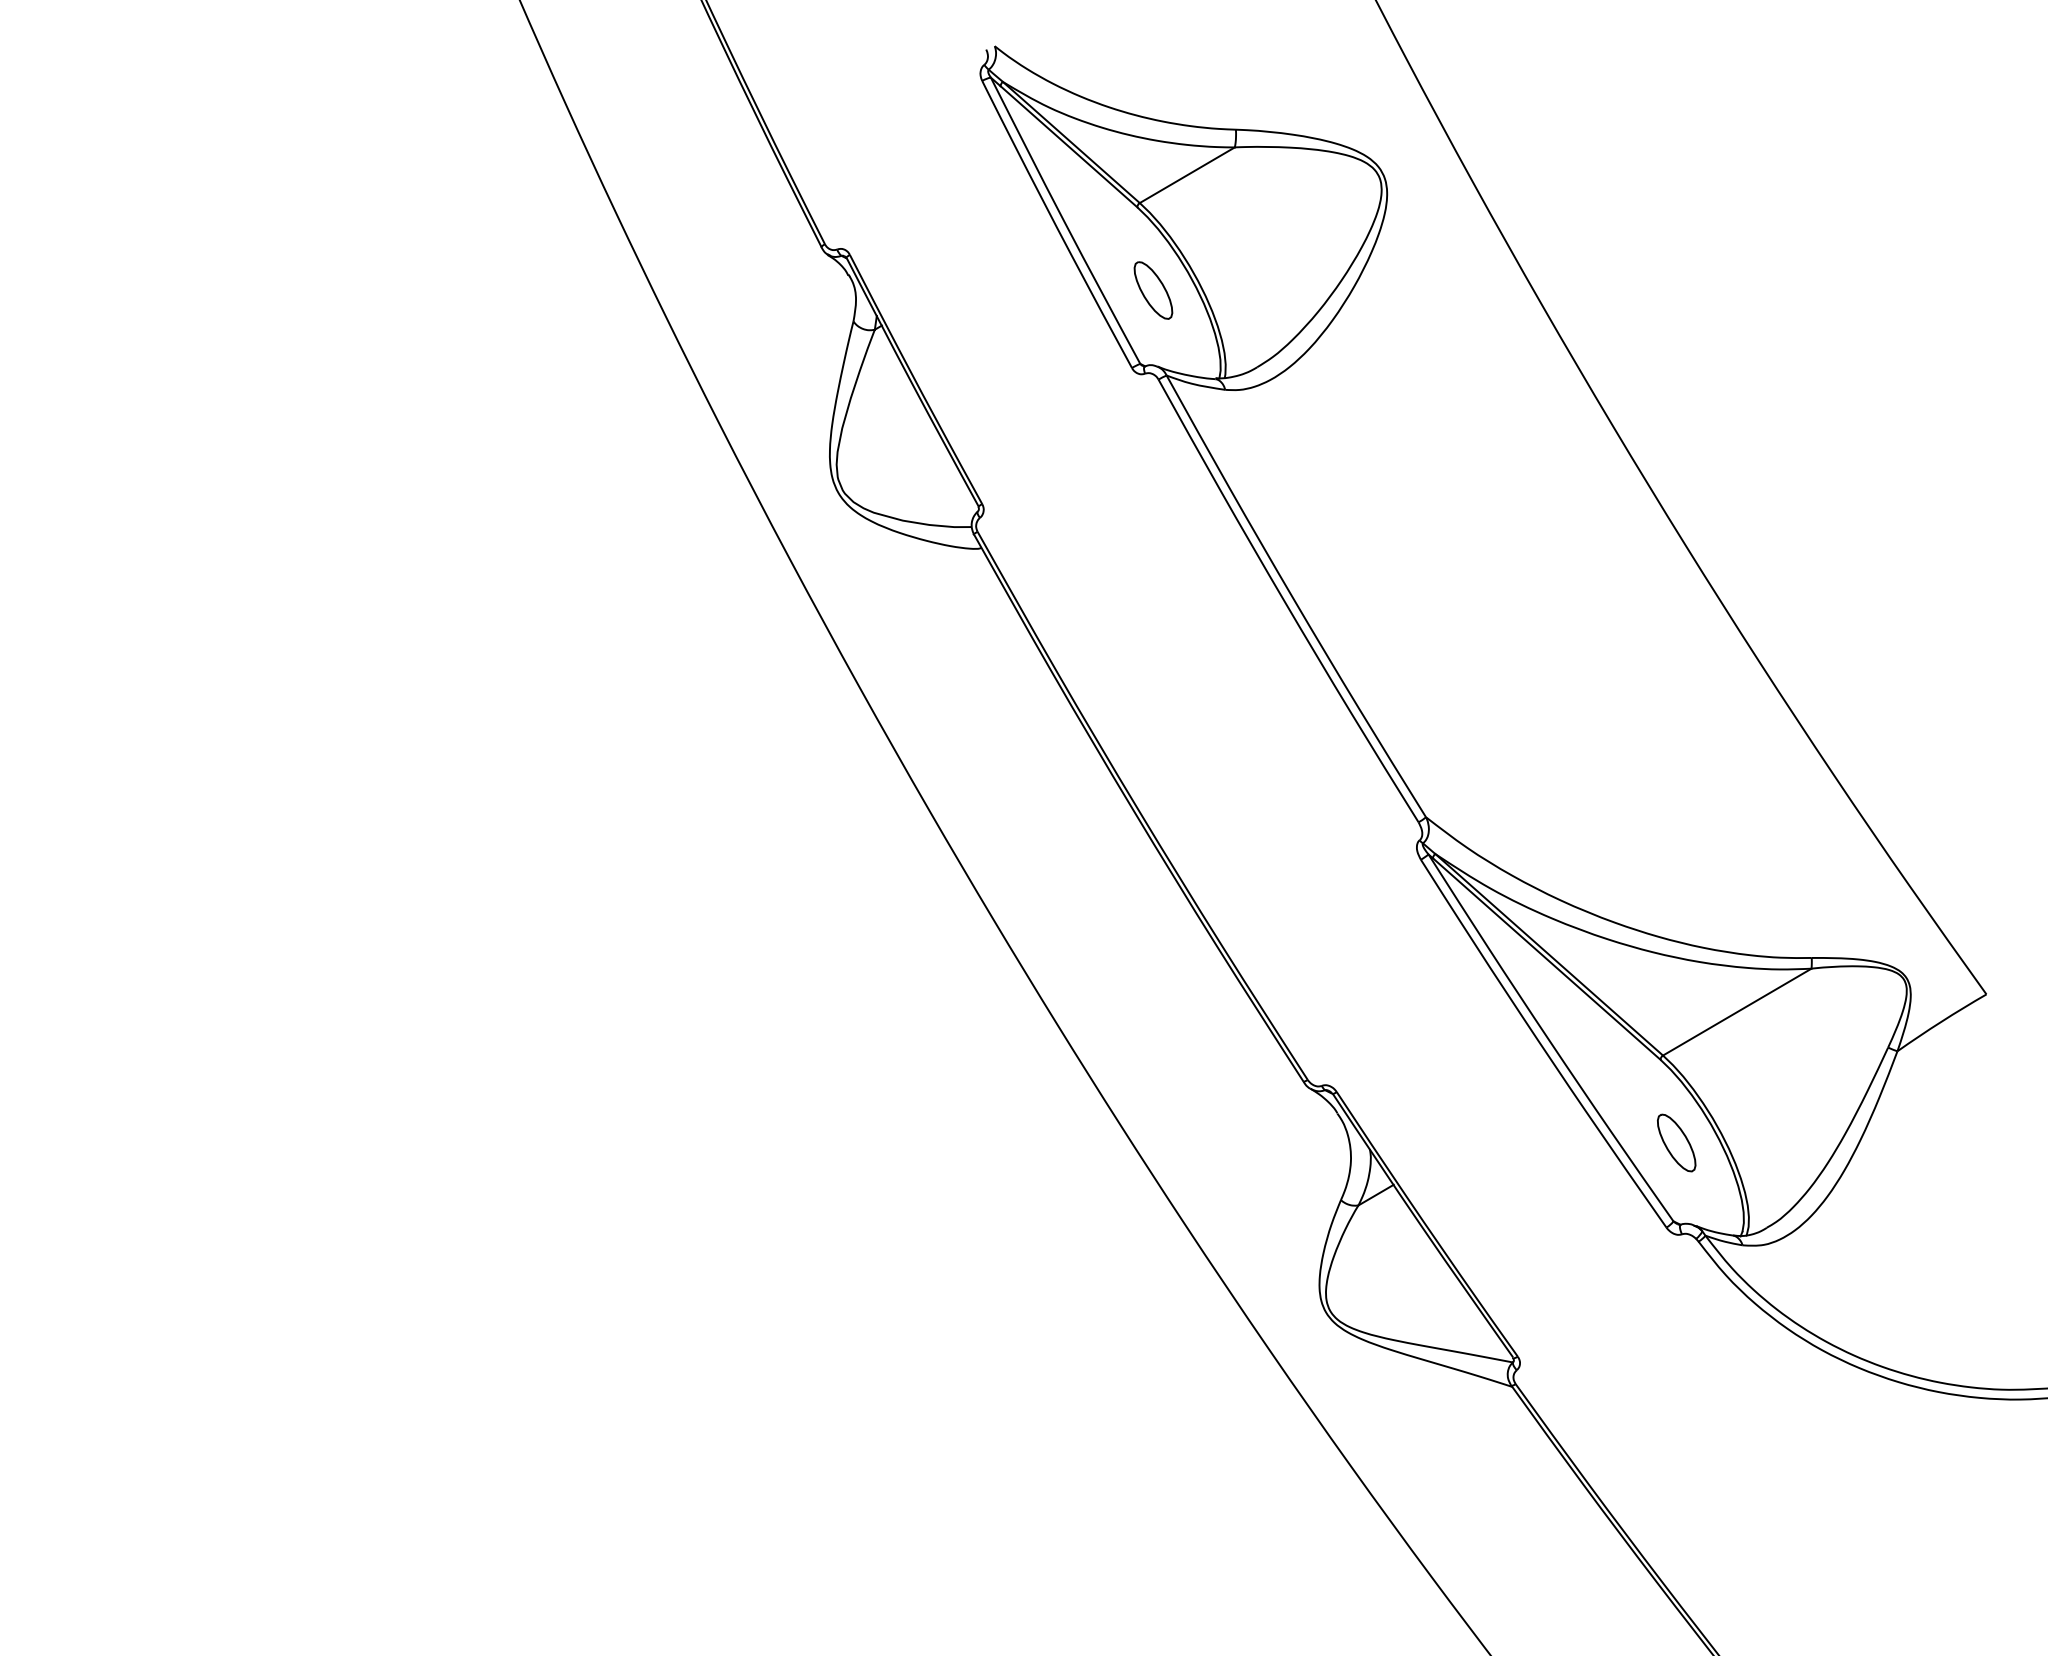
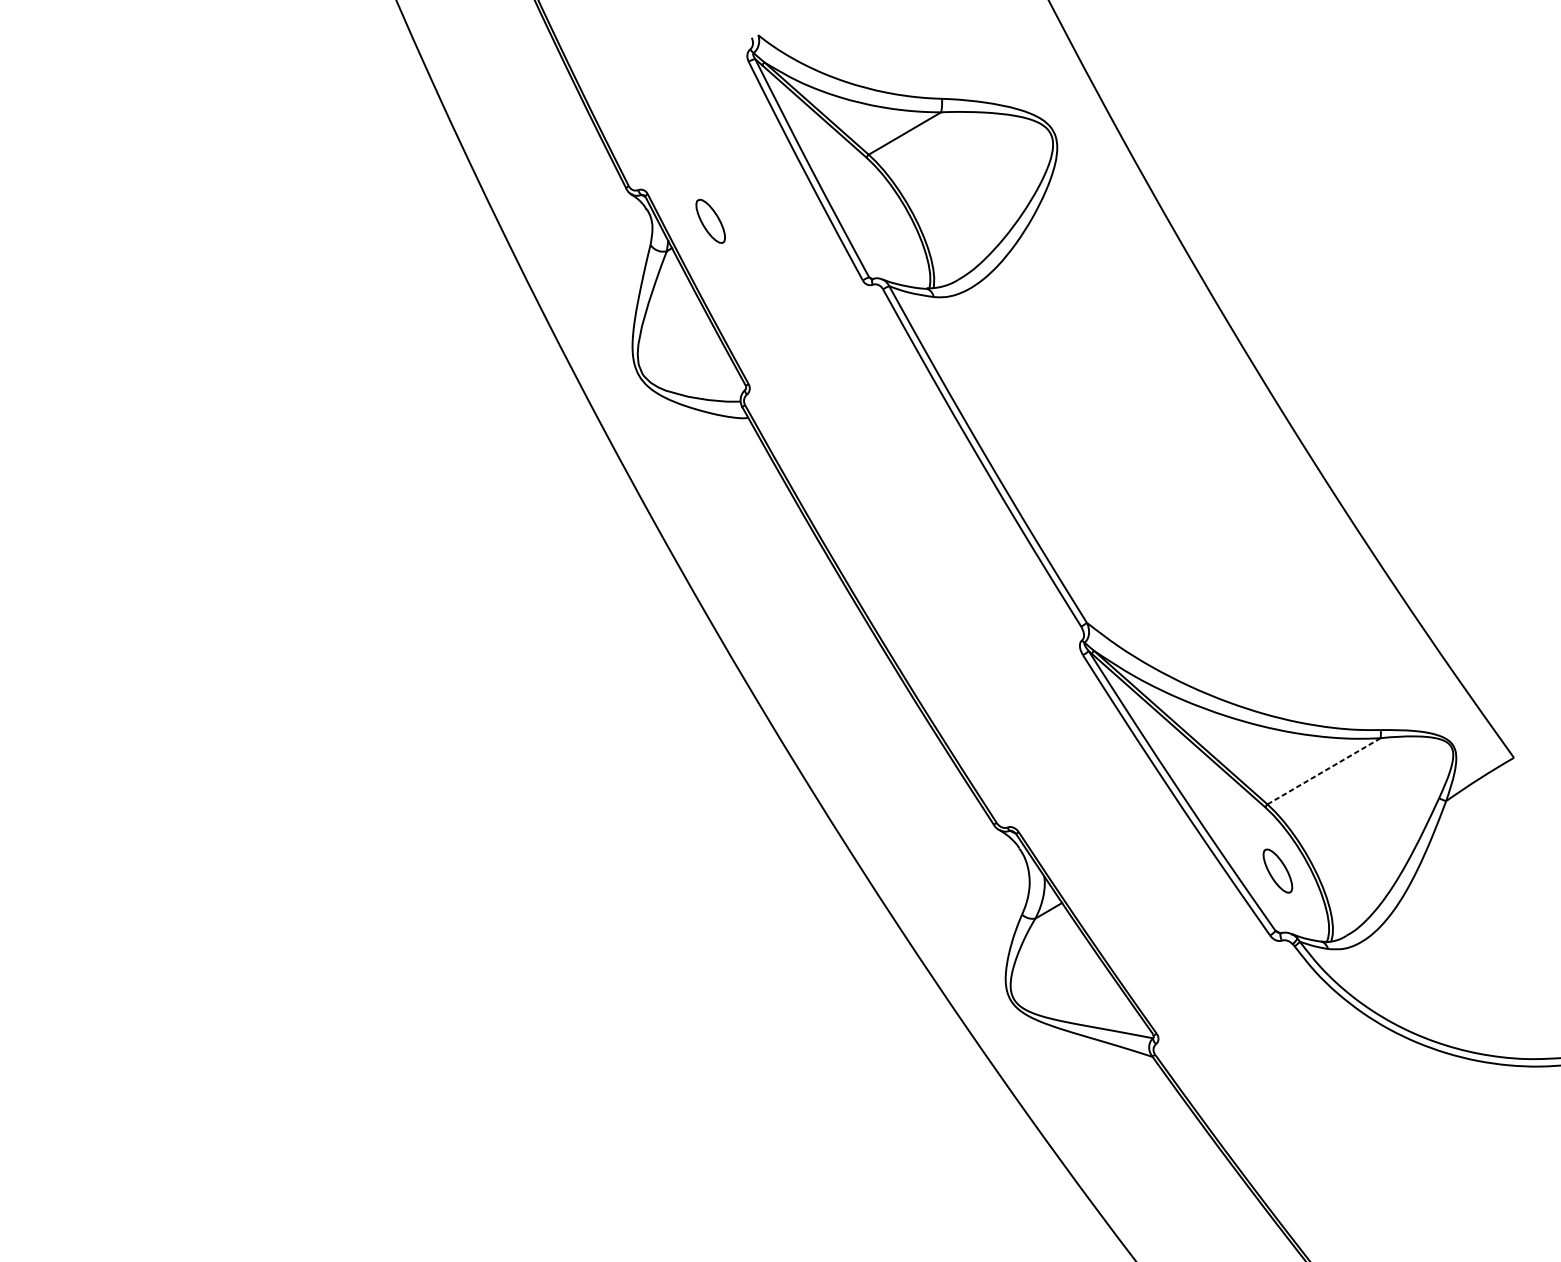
part: (1153, 290) -> (710, 221), moved
line: (1737, 1012) -> (1324, 771), solid -> dashed

